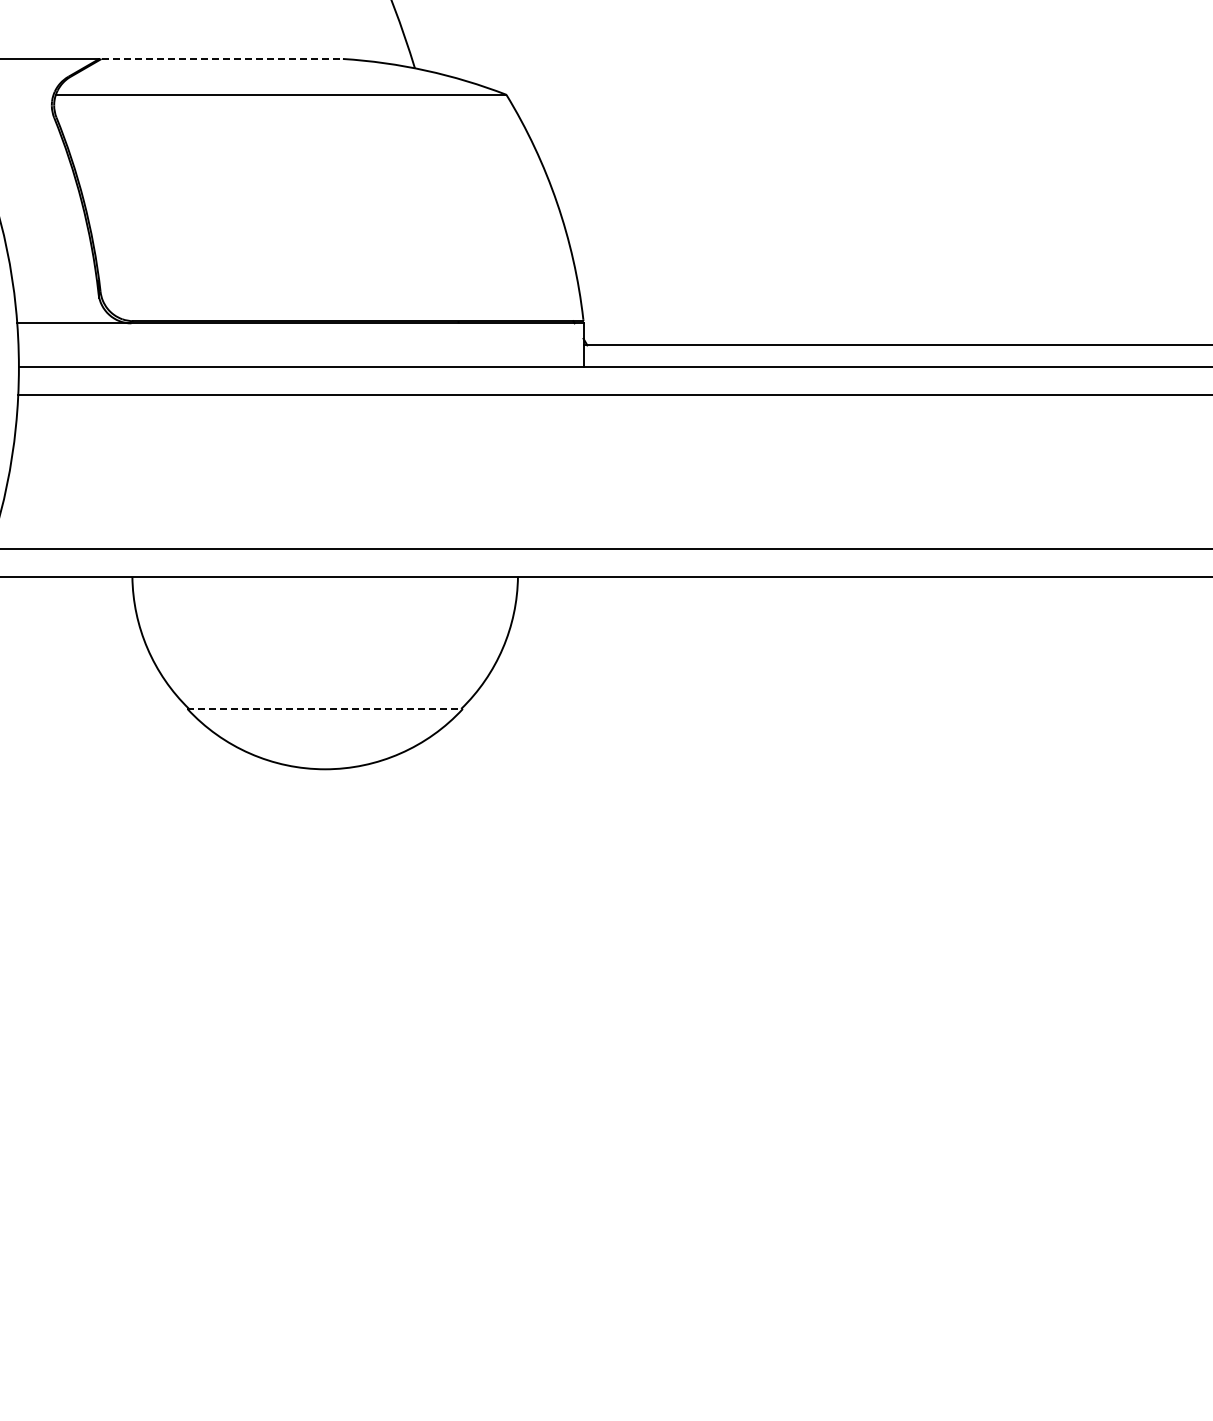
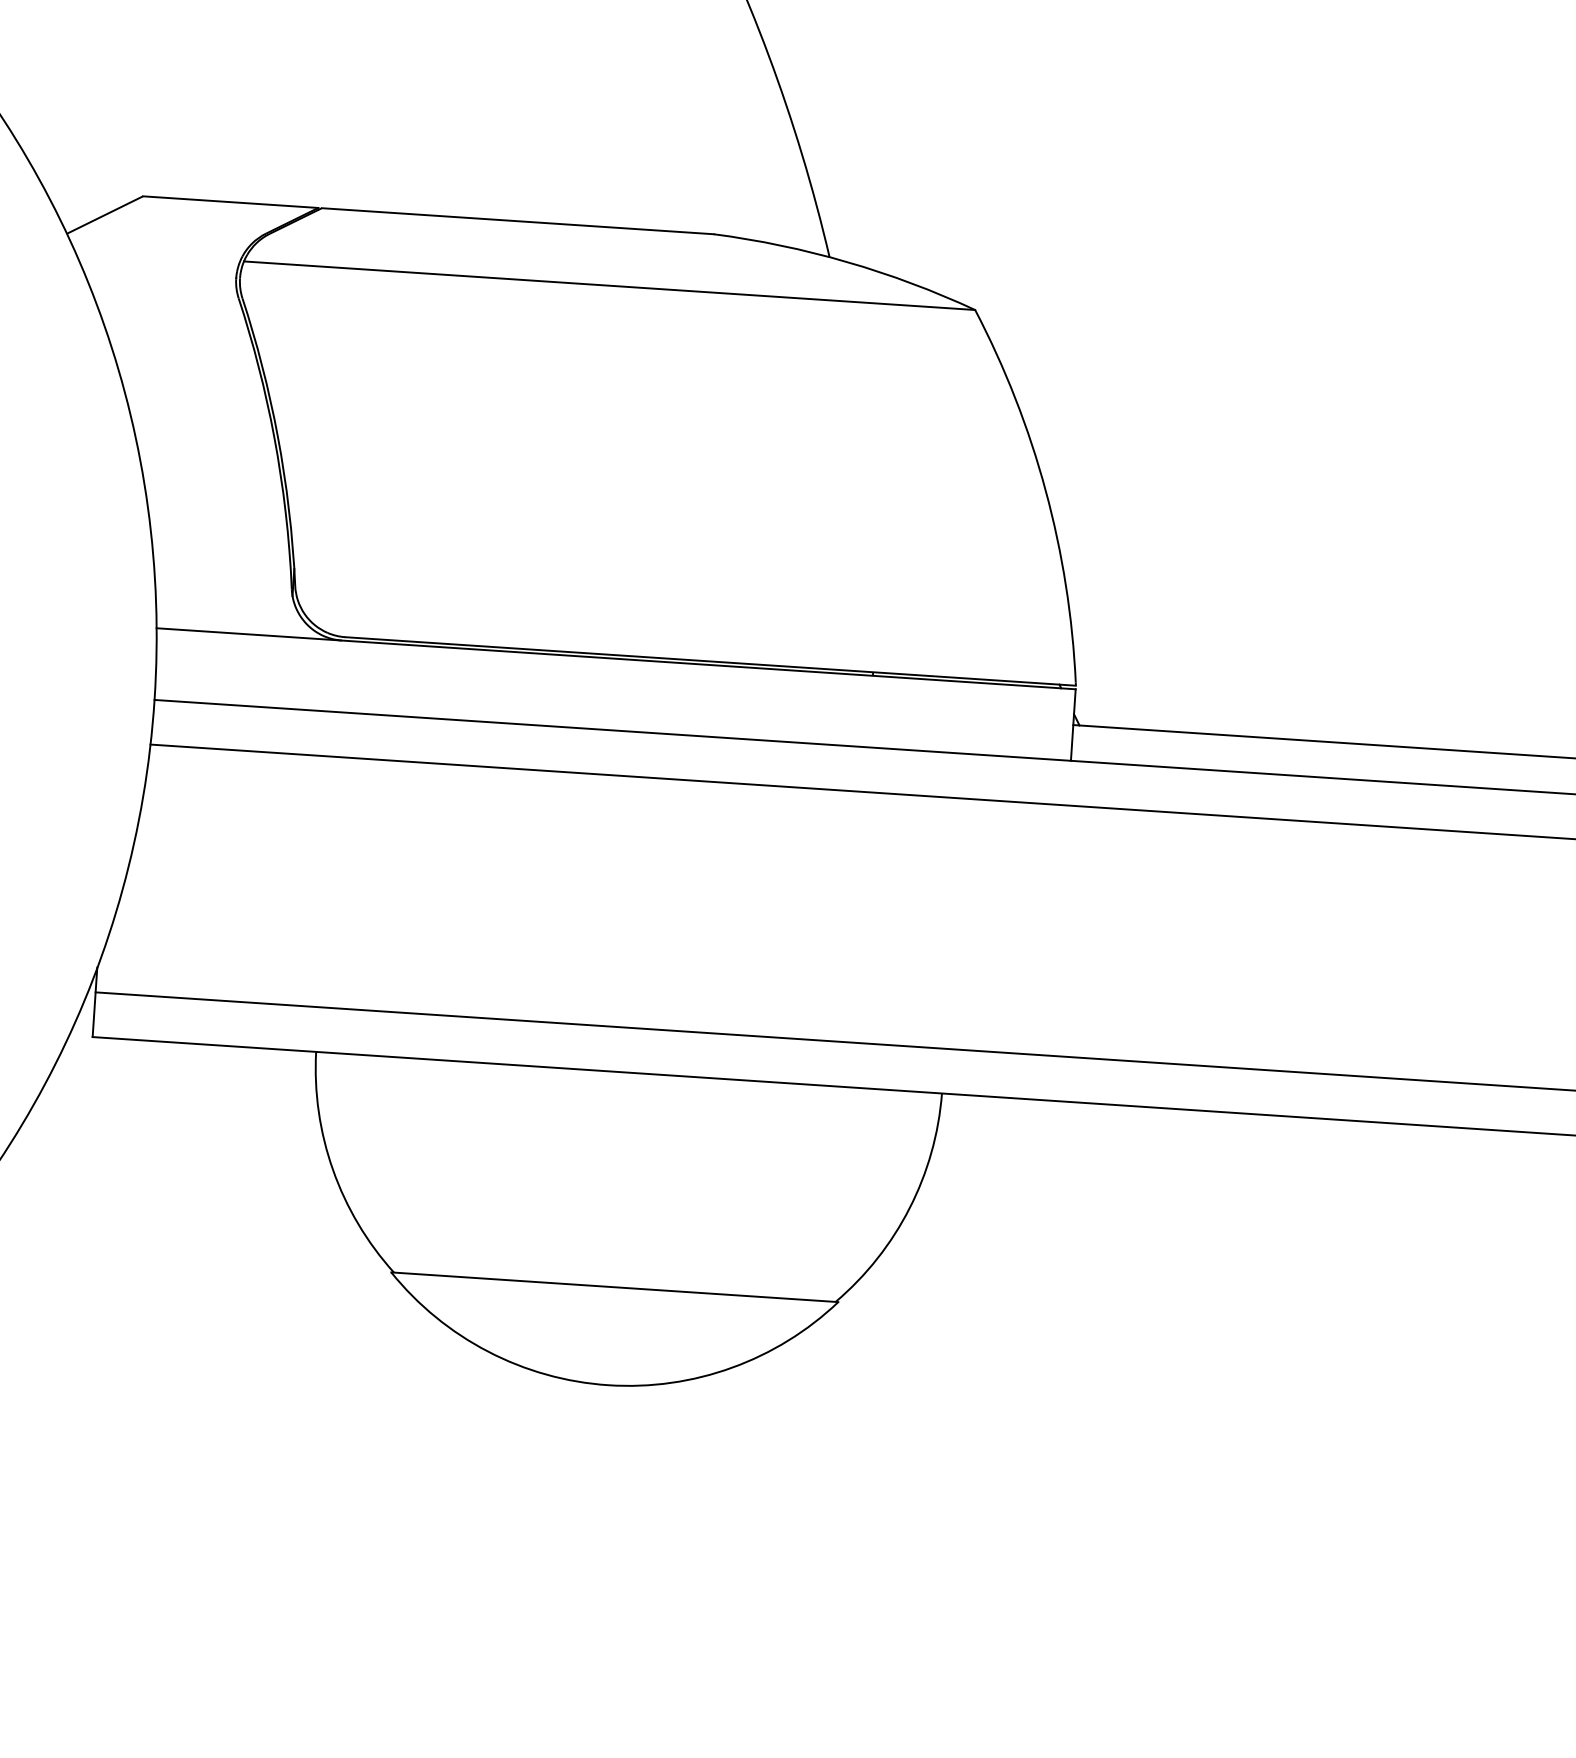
line: (222, 58) -> (518, 220), dashed -> solid
line: (325, 708) -> (615, 1286), dashed -> solid

